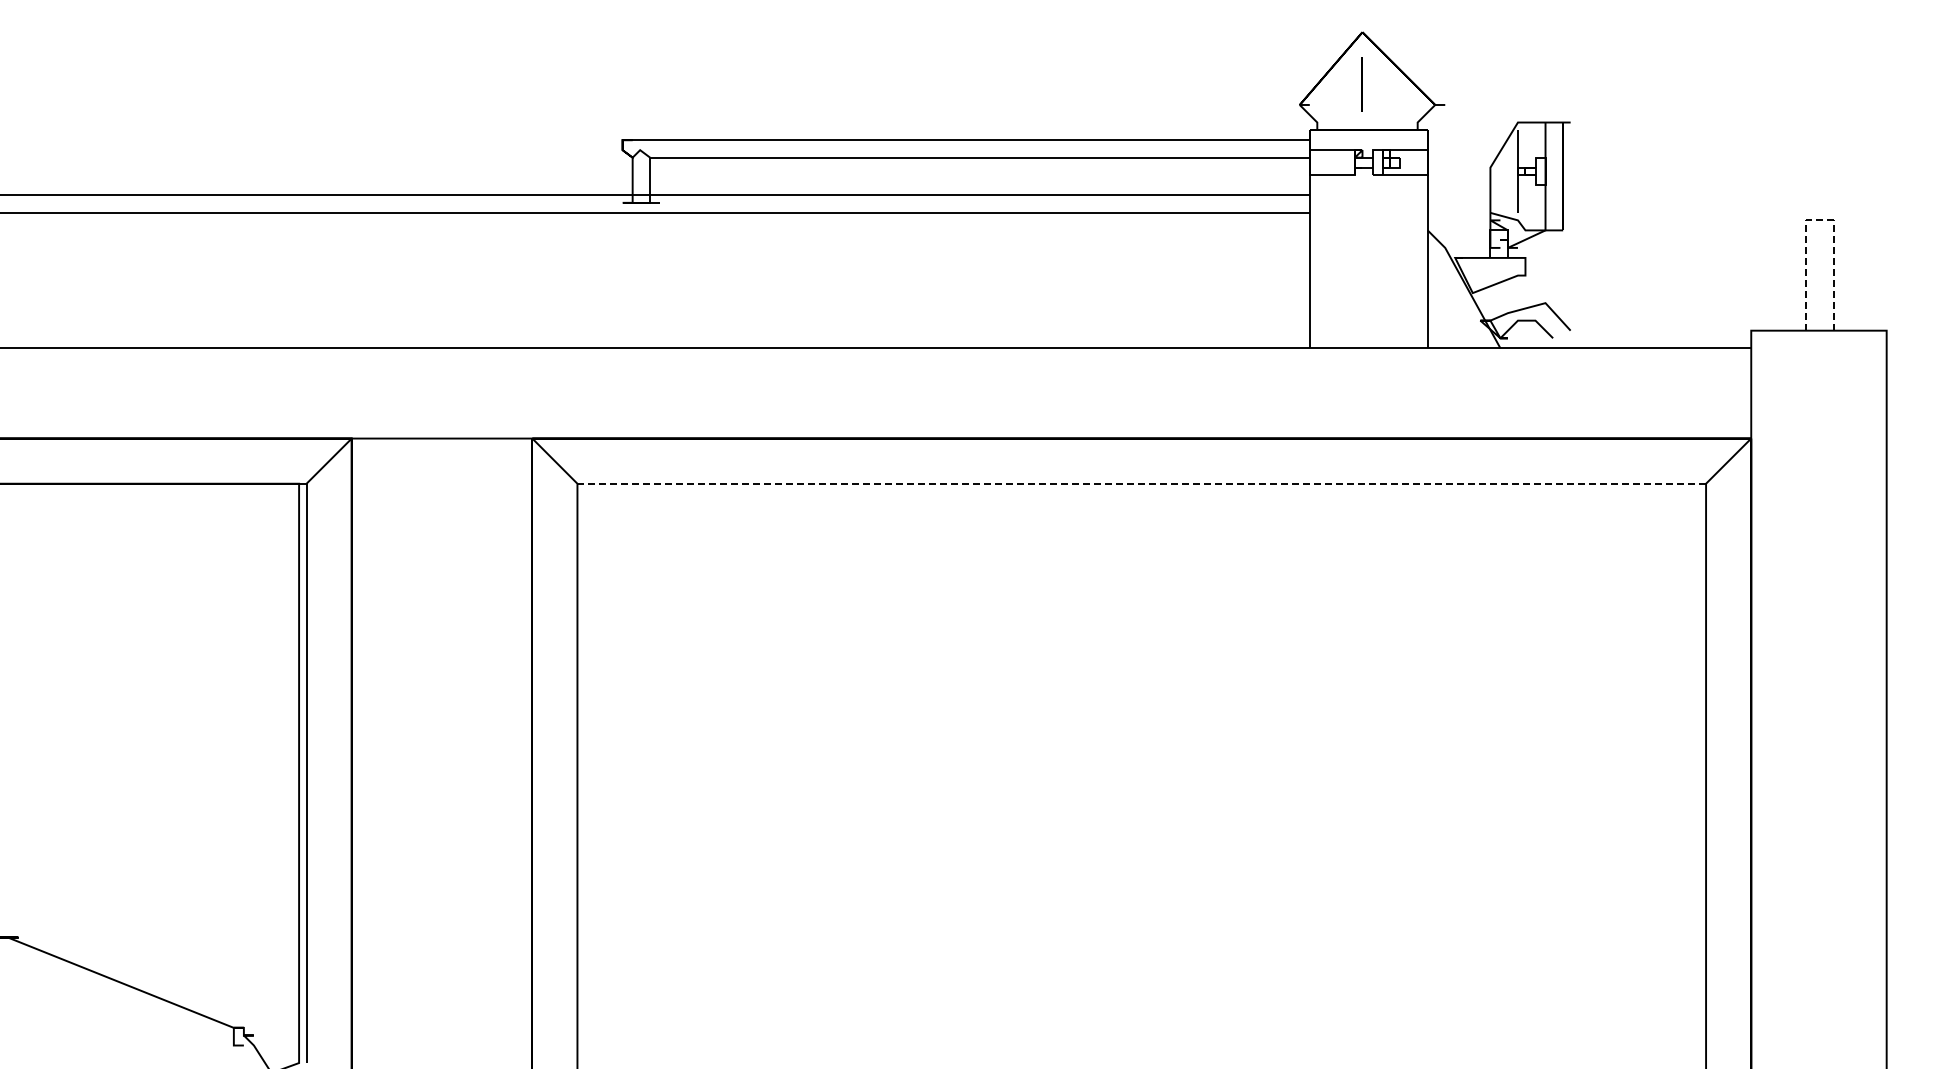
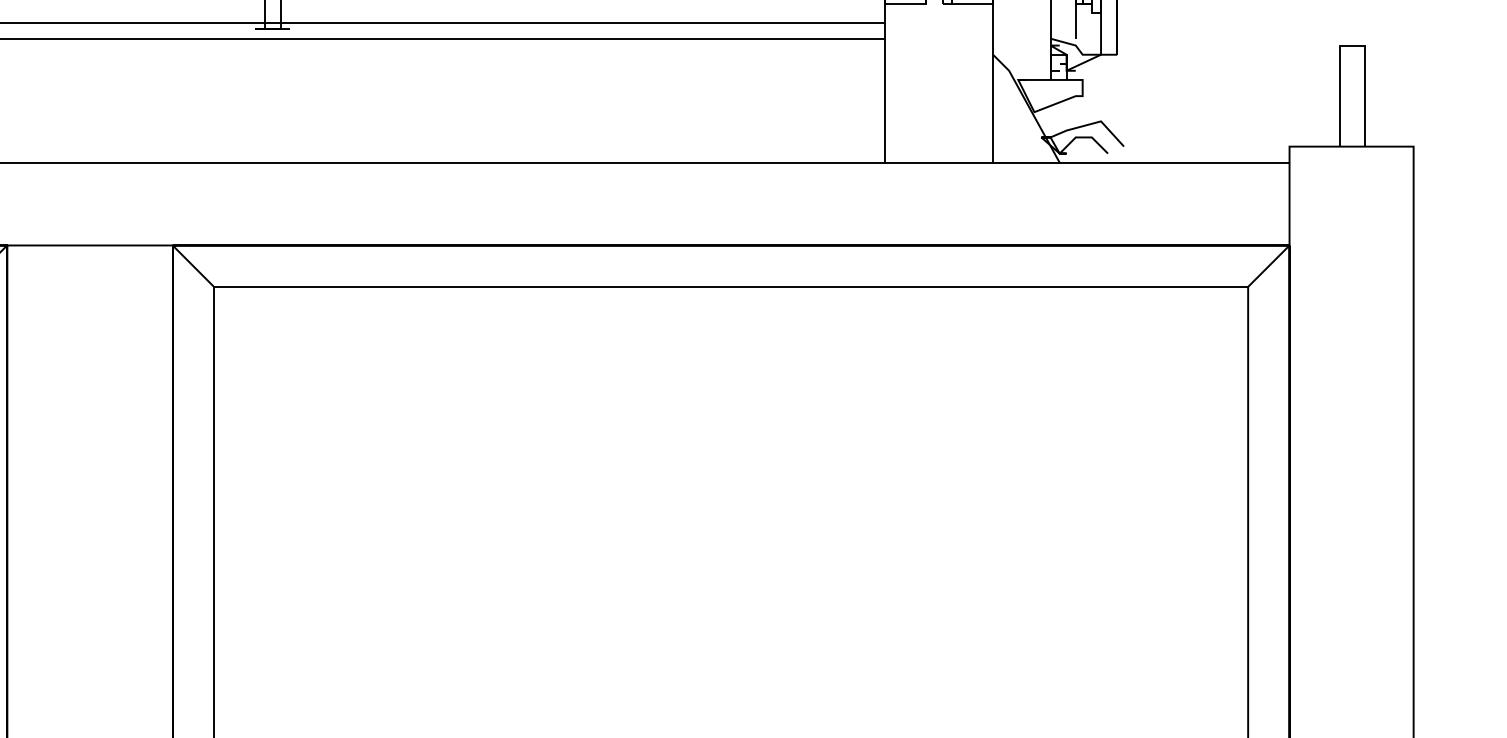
line: (1820, 220) -> (1352, 45), dashed -> solid
line: (1141, 483) -> (730, 286), dashed -> solid

